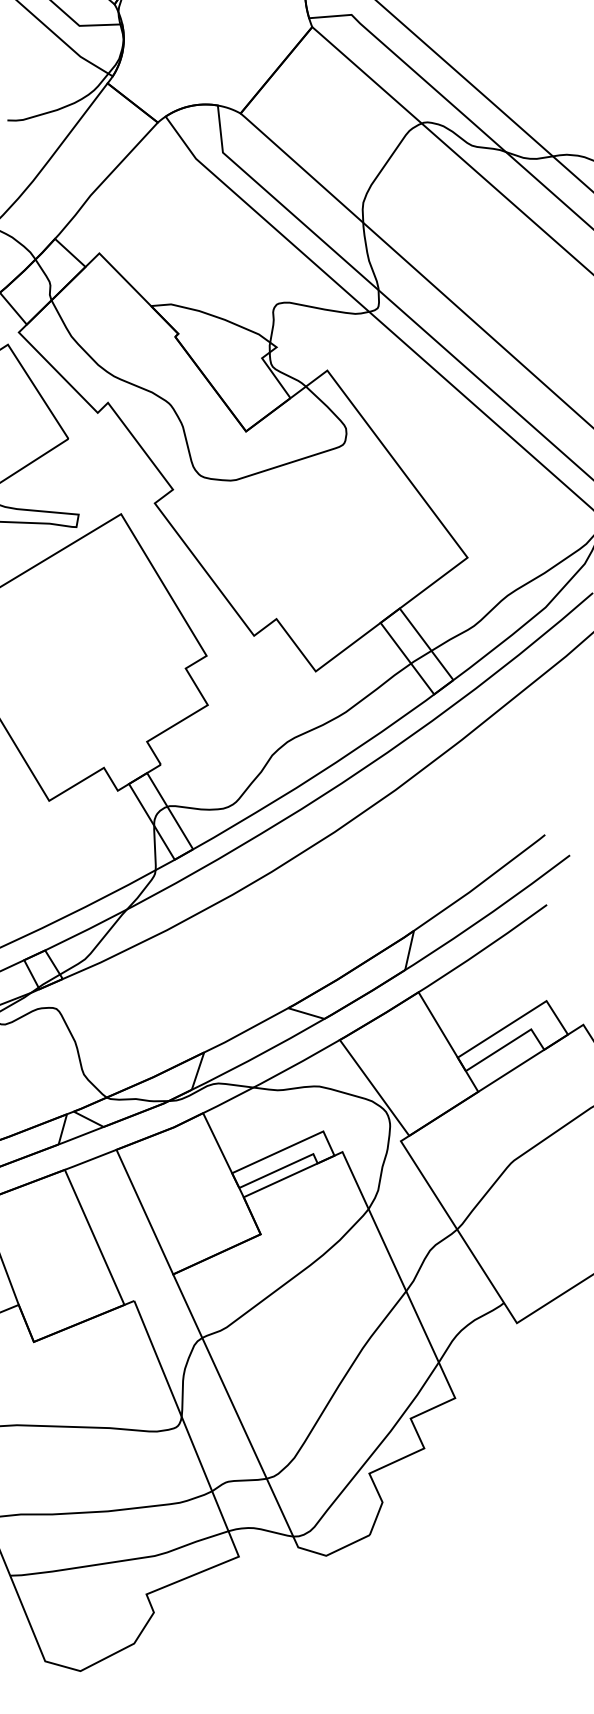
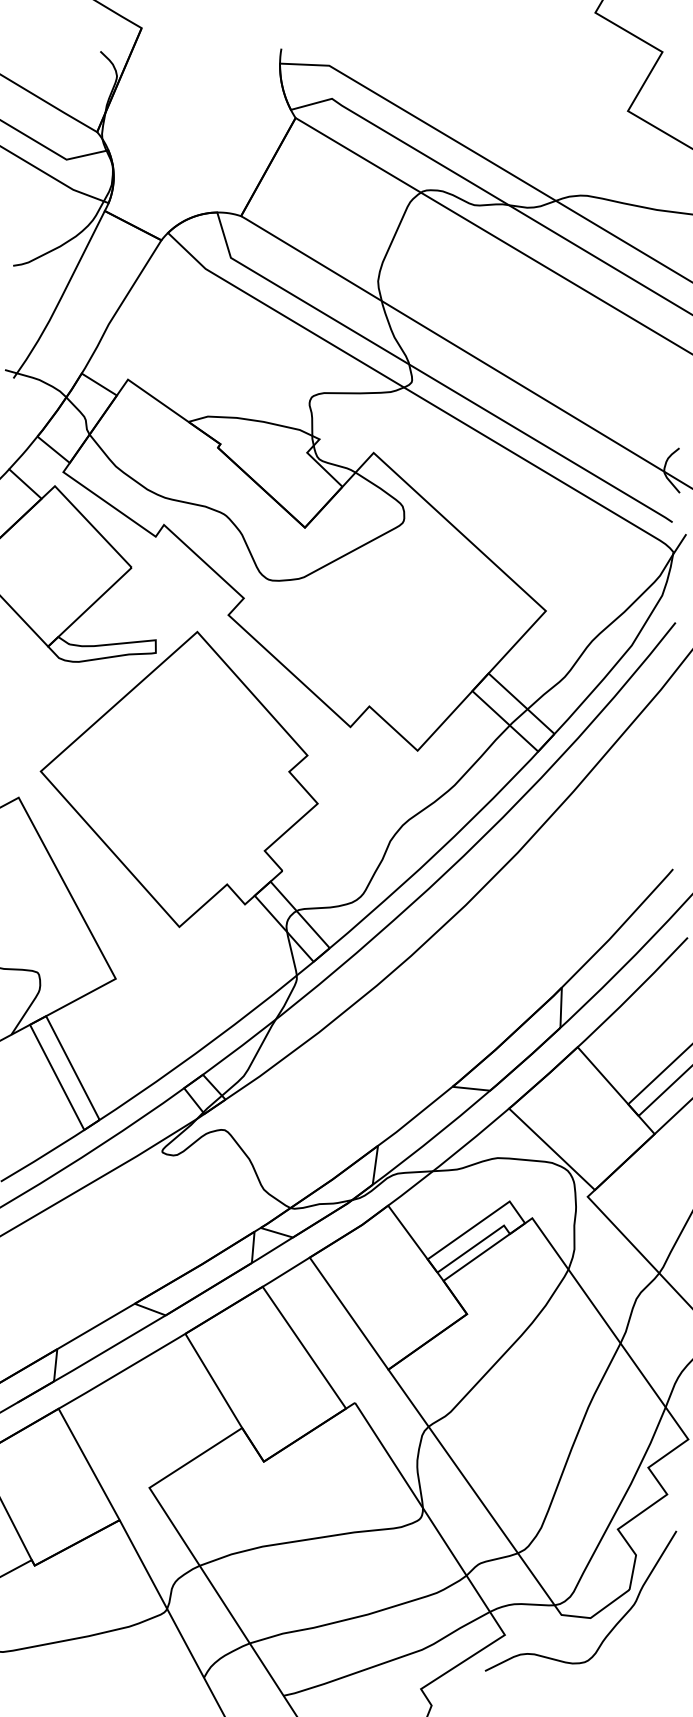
curve: (346, 1569) -> (612, 1627), added

